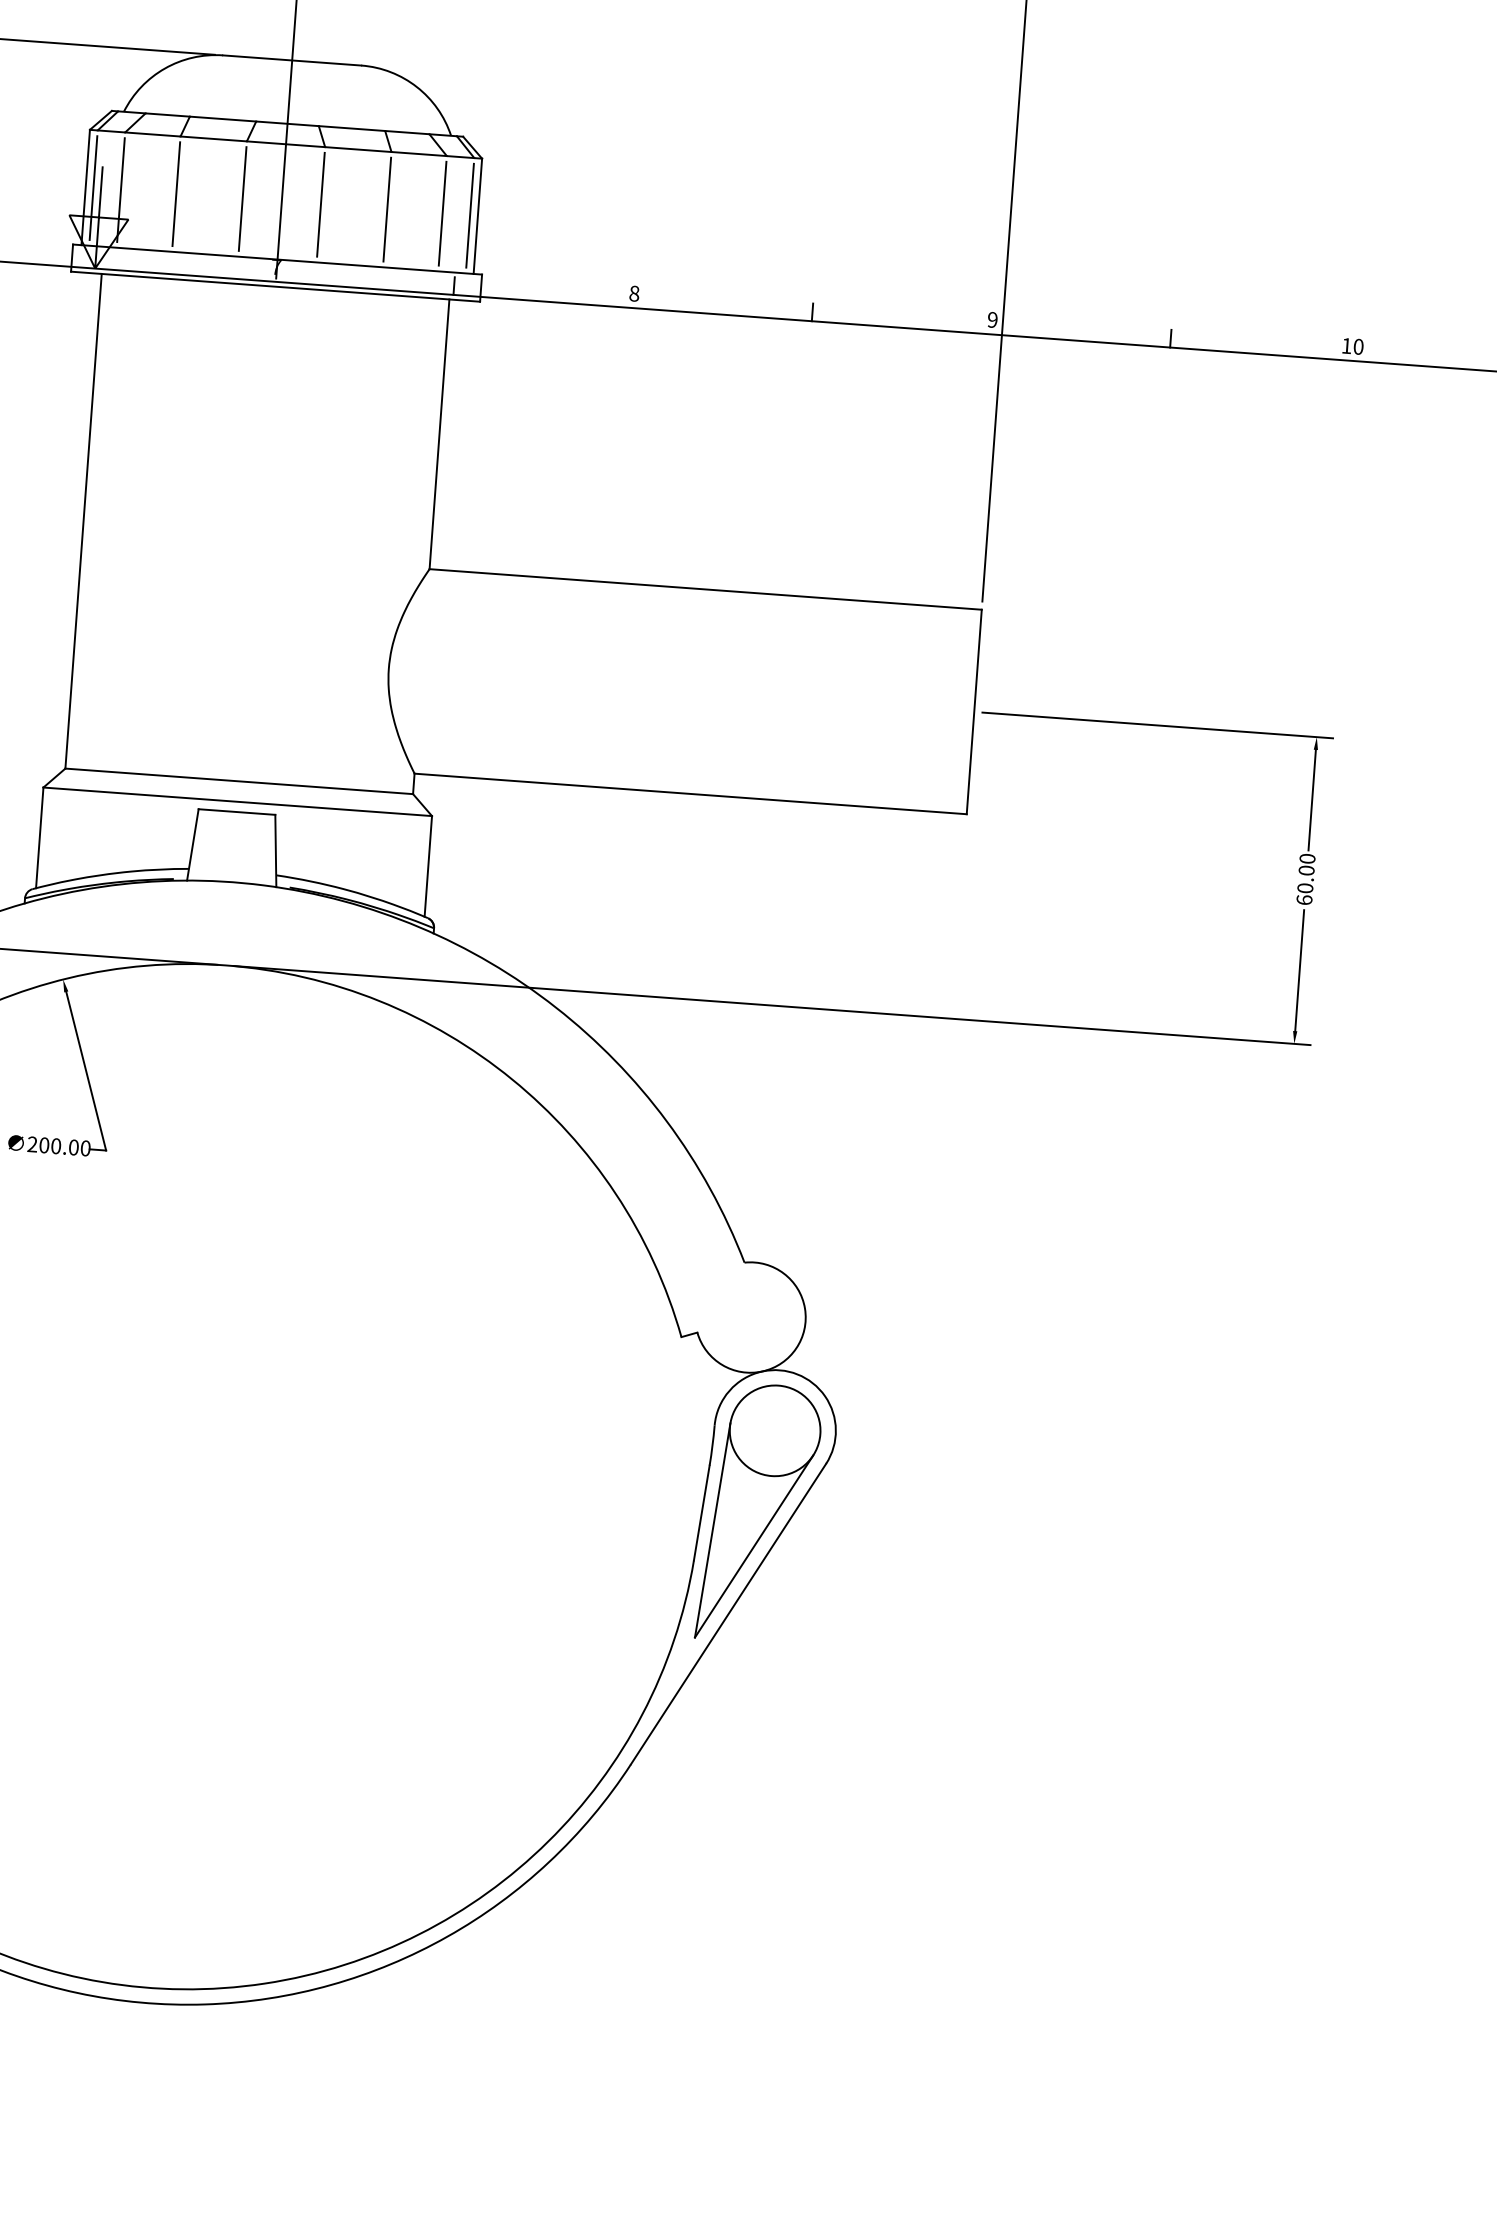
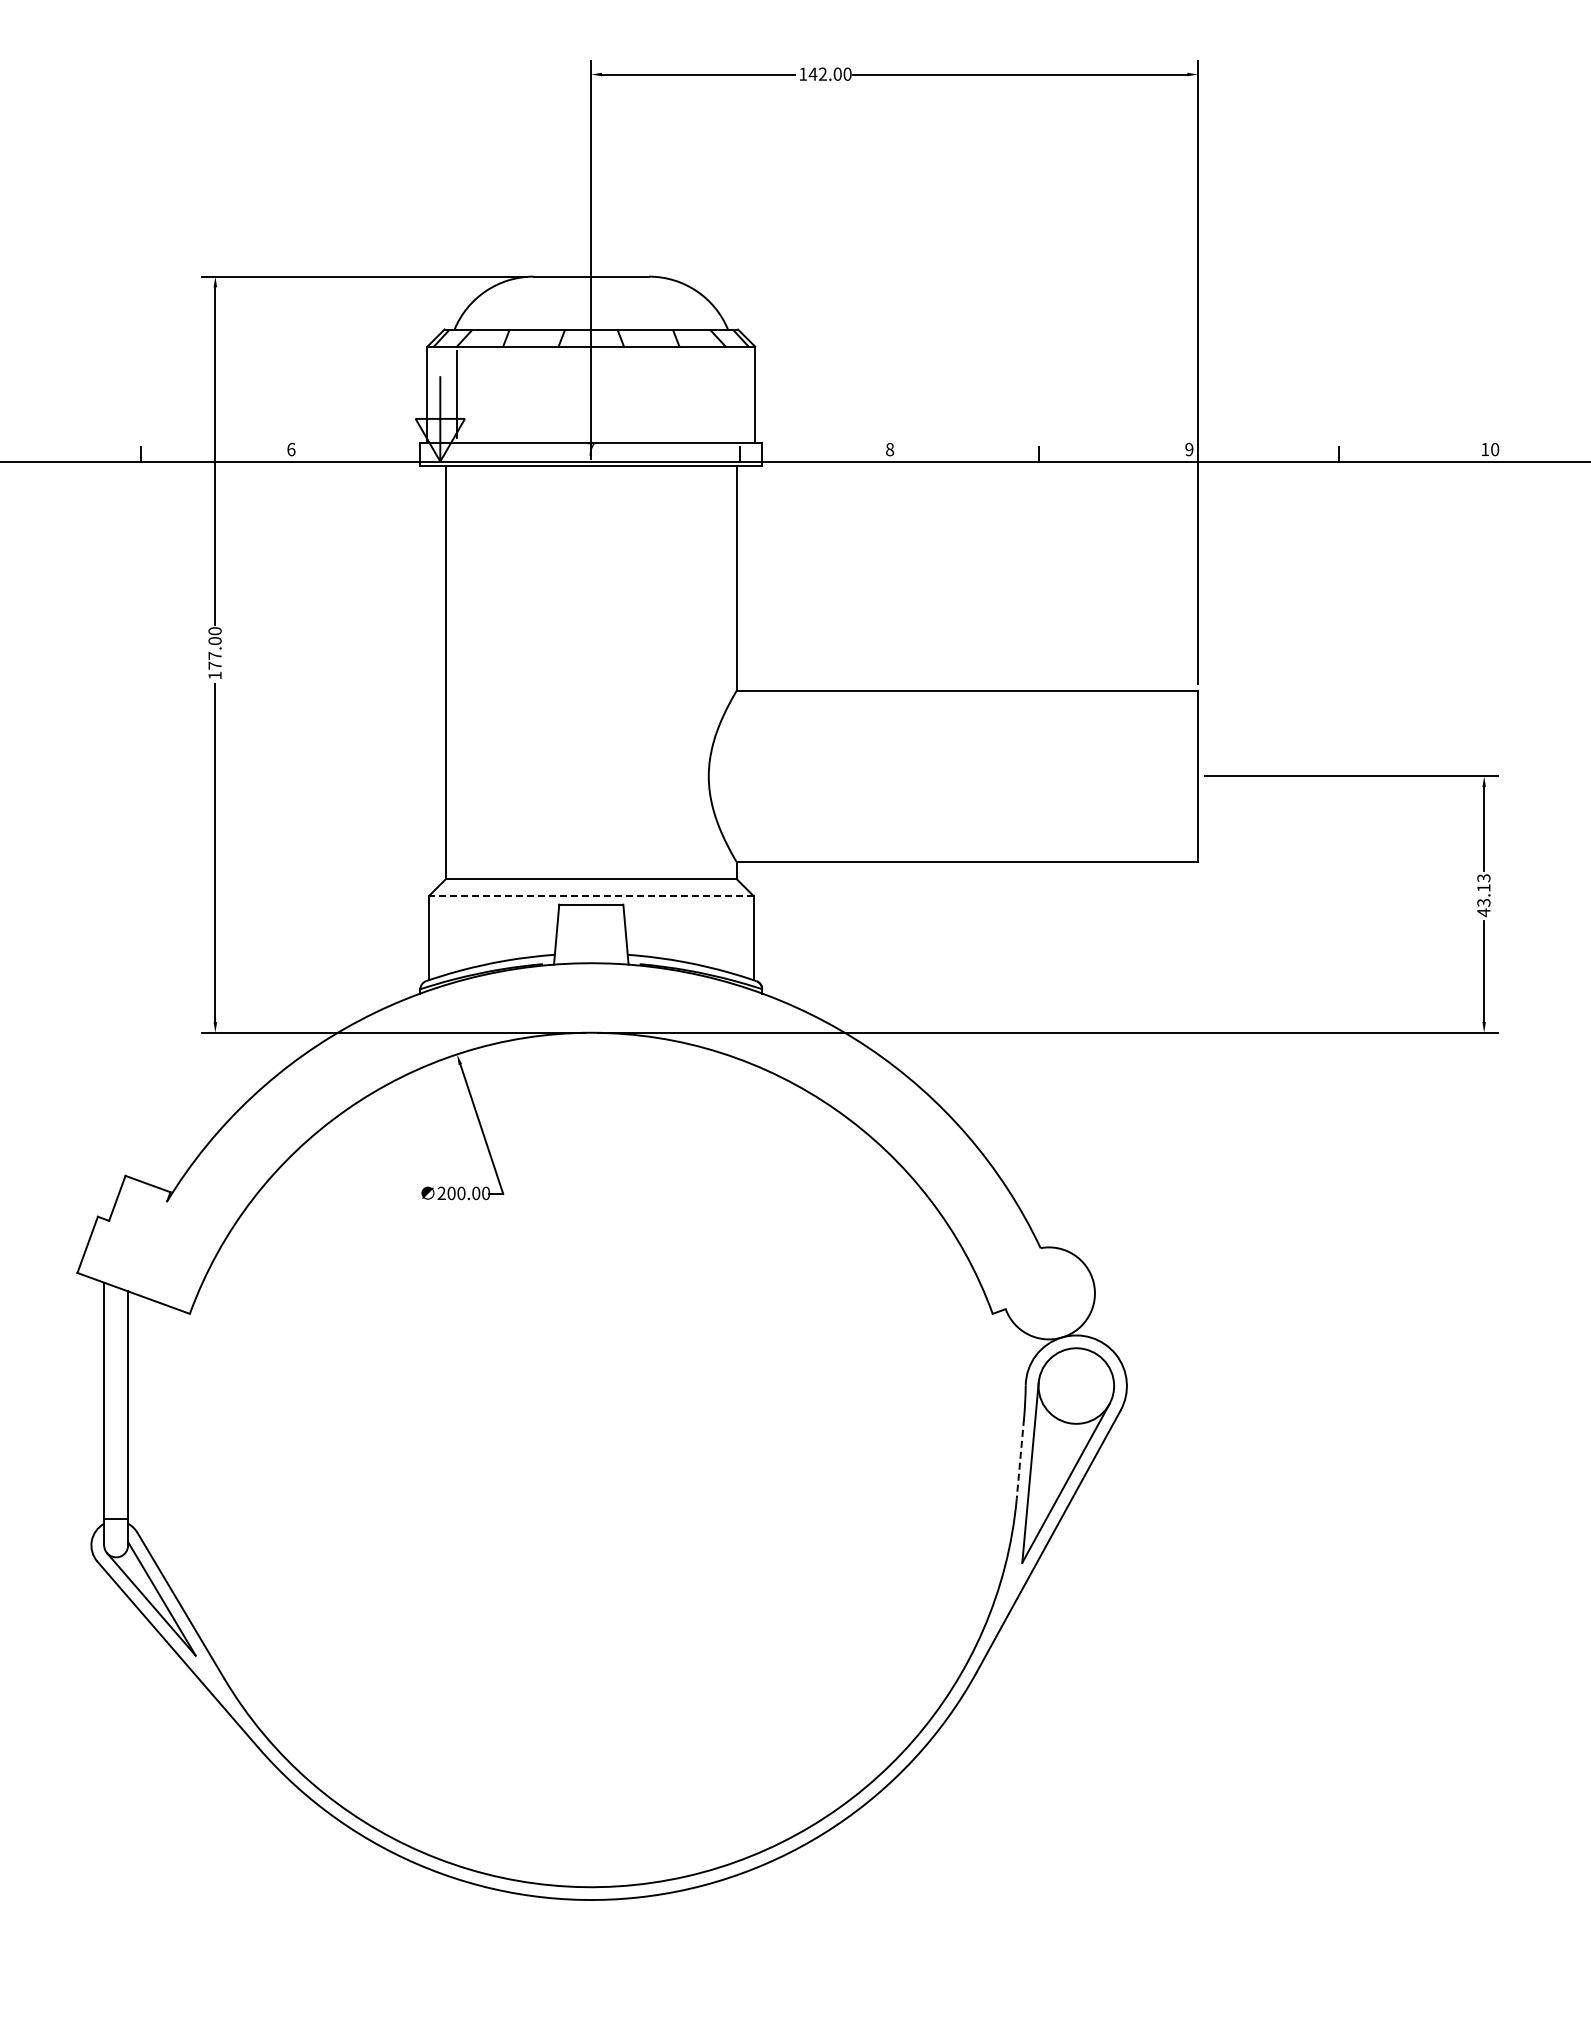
line: (92, 187) -> (433, 394), removed
line: (176, 193) -> (503, 394), removed
line: (242, 198) -> (558, 394), removed
line: (321, 204) -> (624, 394), removed
line: (387, 209) -> (679, 394), removed
line: (442, 213) -> (725, 394), removed
line: (469, 215) -> (748, 394), removed
line: (236, 802) -> (590, 896), solid -> dashed
text: (1305, 879) -> (1483, 895), 60.00 -> 43.13
line: (701, 1513) -> (1020, 1459), solid -> dashed

